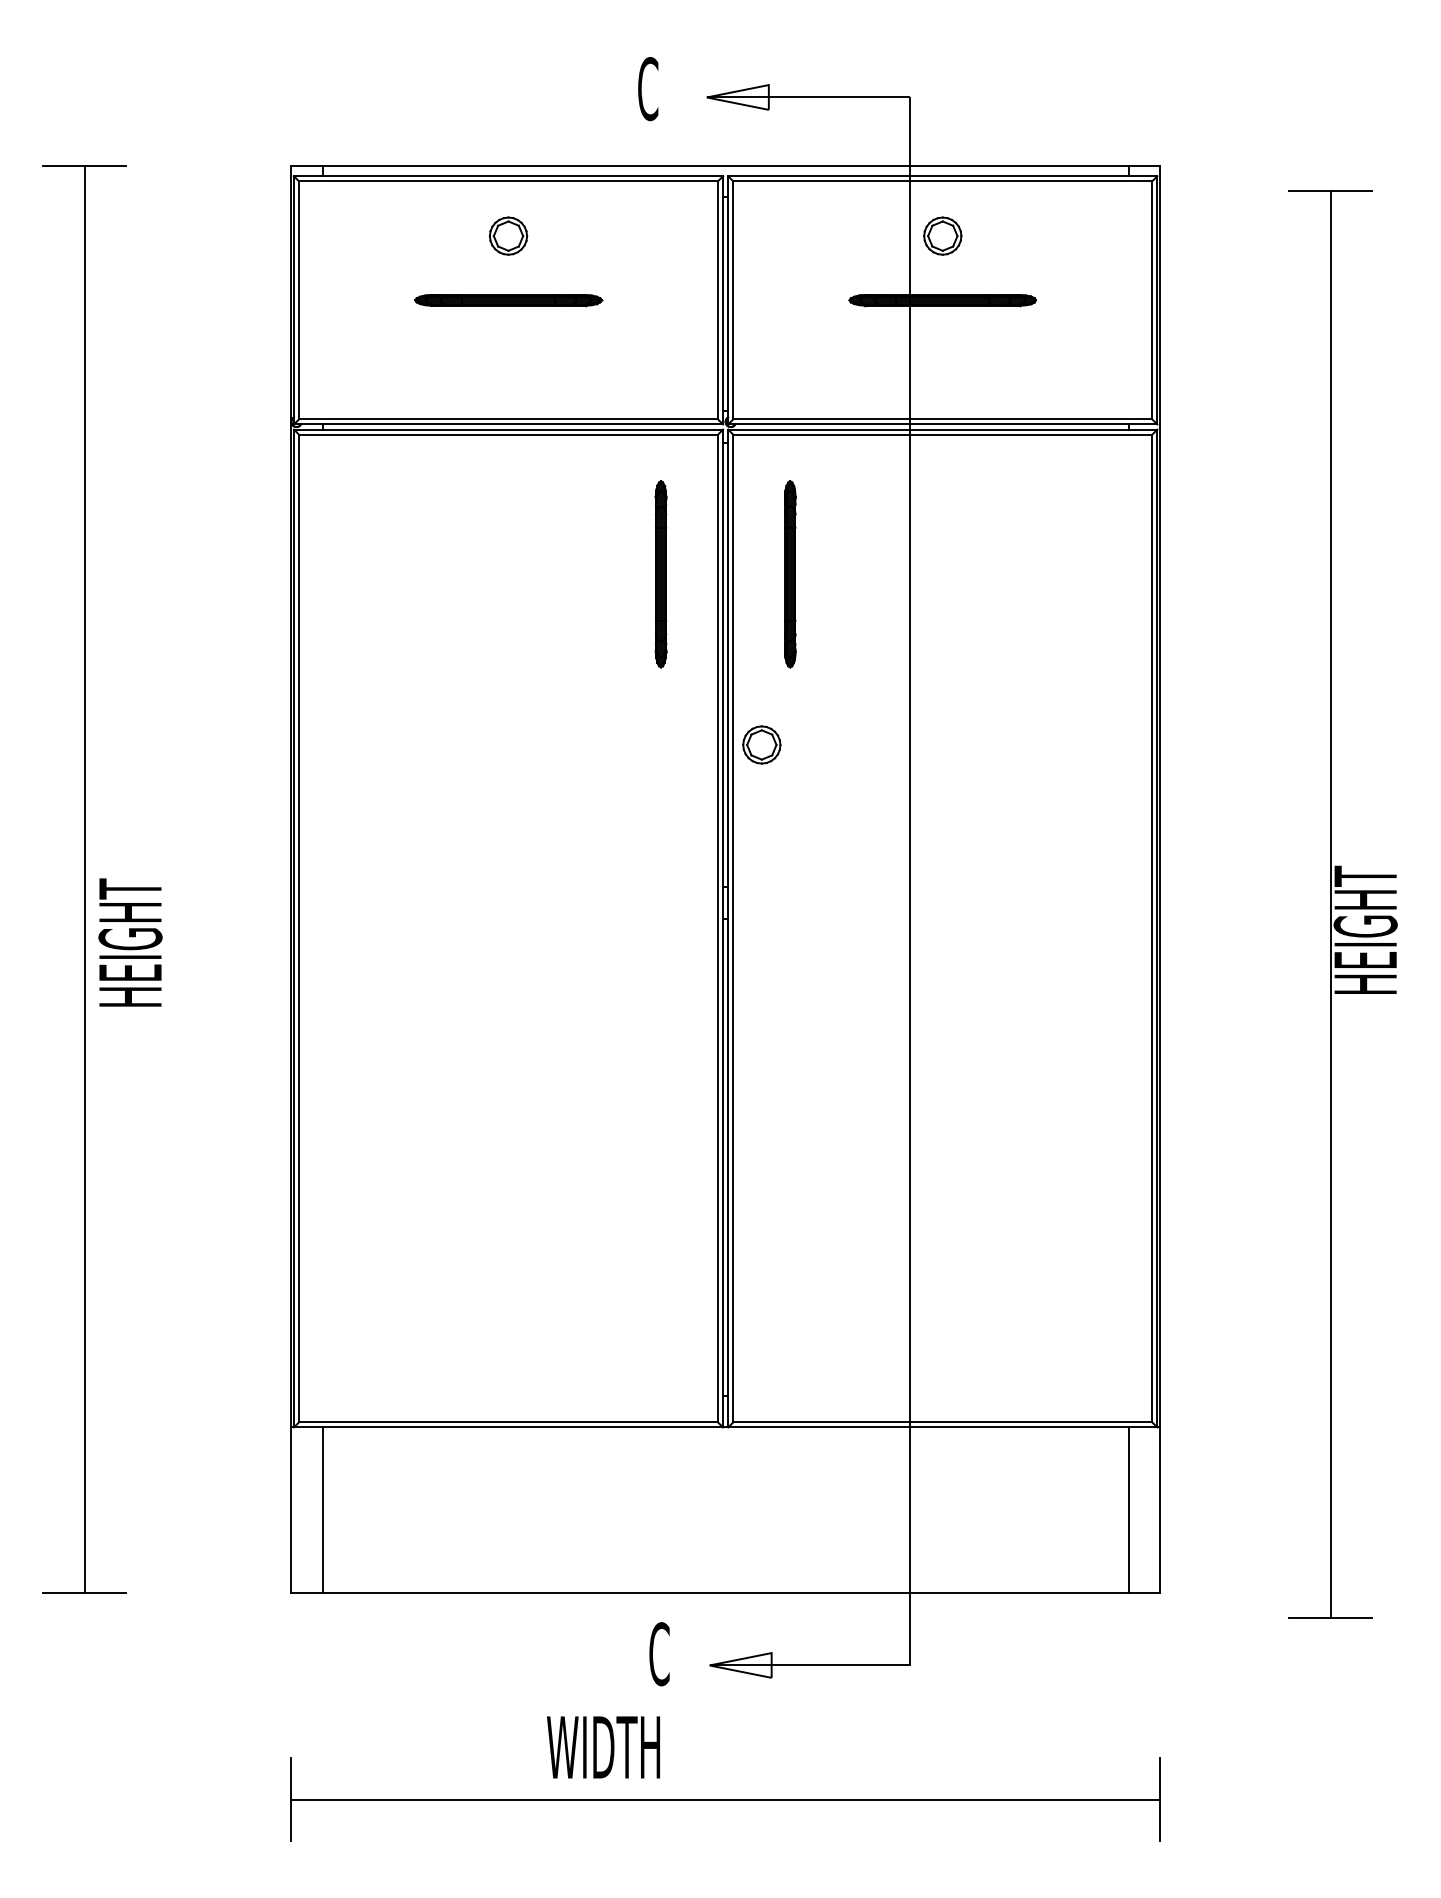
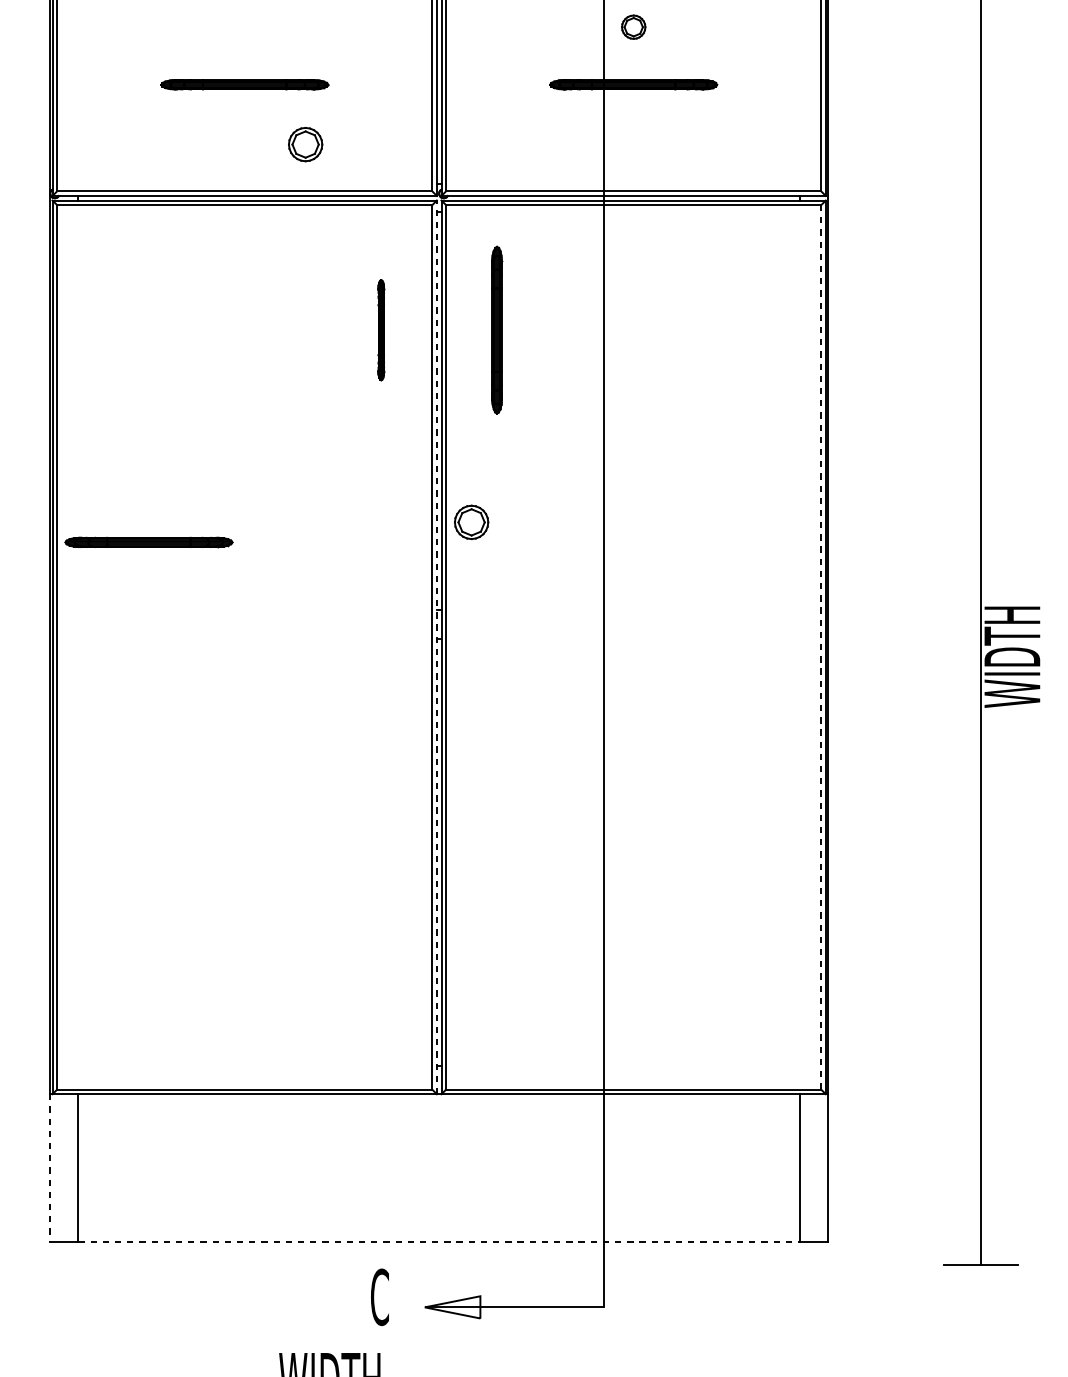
part: (508, 235) -> (305, 144), moved
part: (942, 235) -> (633, 26), size x0.7
part: (660, 574) -> (380, 330), size x0.6
part: (761, 744) -> (471, 521), moved
part: (401, 811) -> (148, 542), added
line: (723, 928) -> (437, 647), solid -> dashed
line: (1152, 928) -> (821, 647), solid -> dashed
text: (1365, 930) -> (1012, 649), HEIGHT -> WIDTH
line: (291, 1510) -> (50, 1168), solid -> dashed
line: (725, 1592) -> (439, 1242), solid -> dashed

